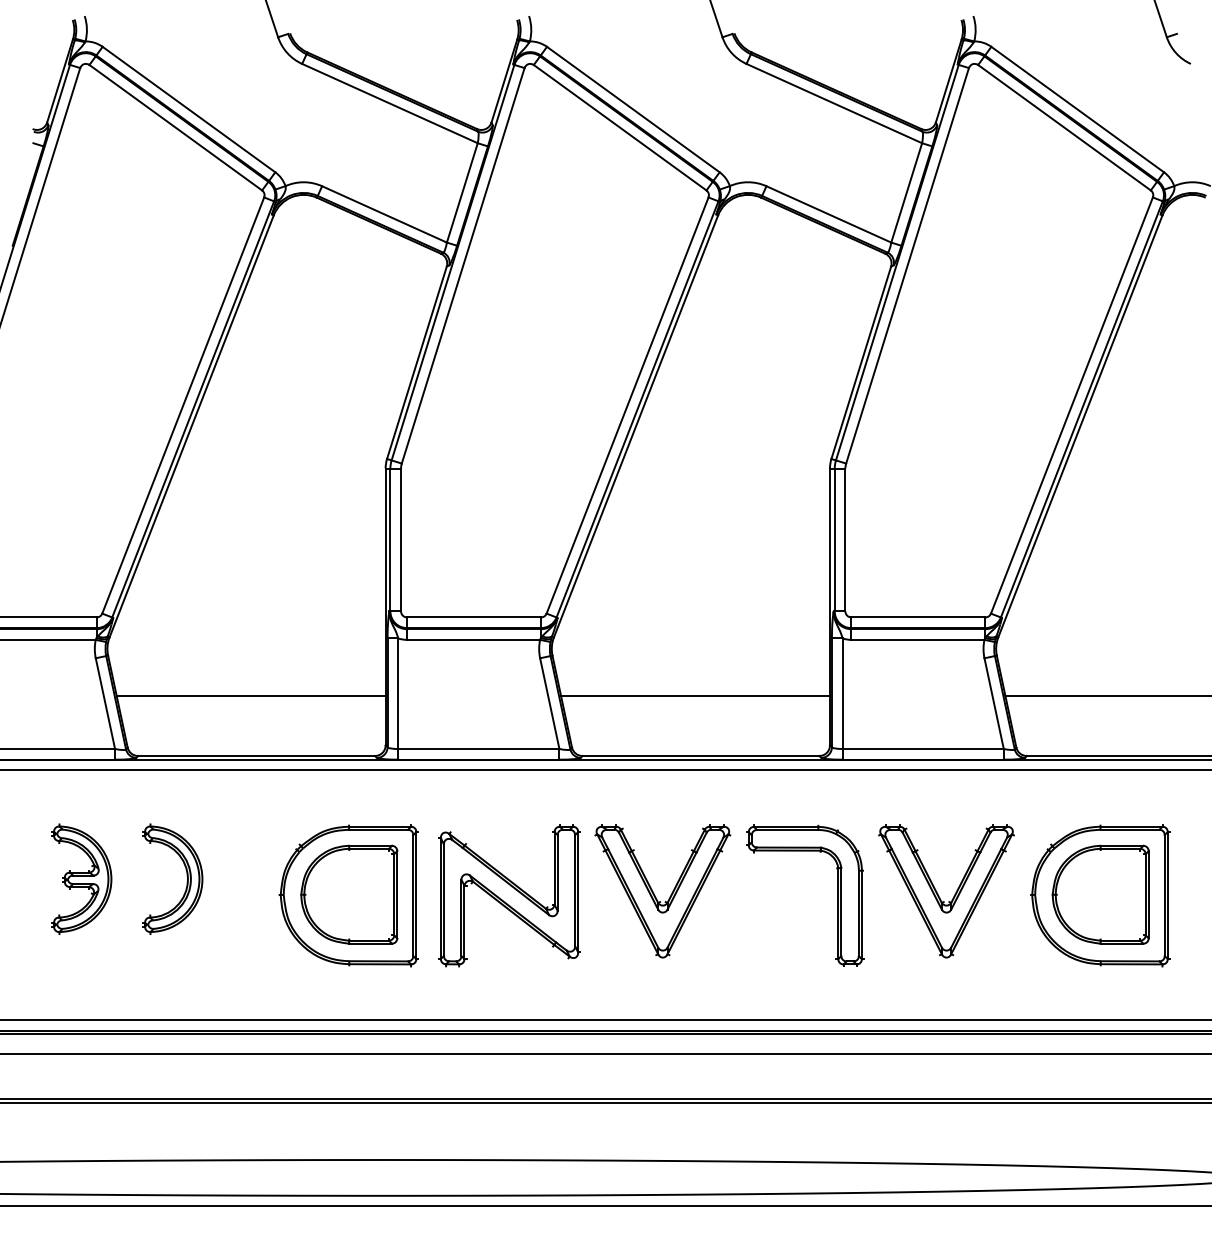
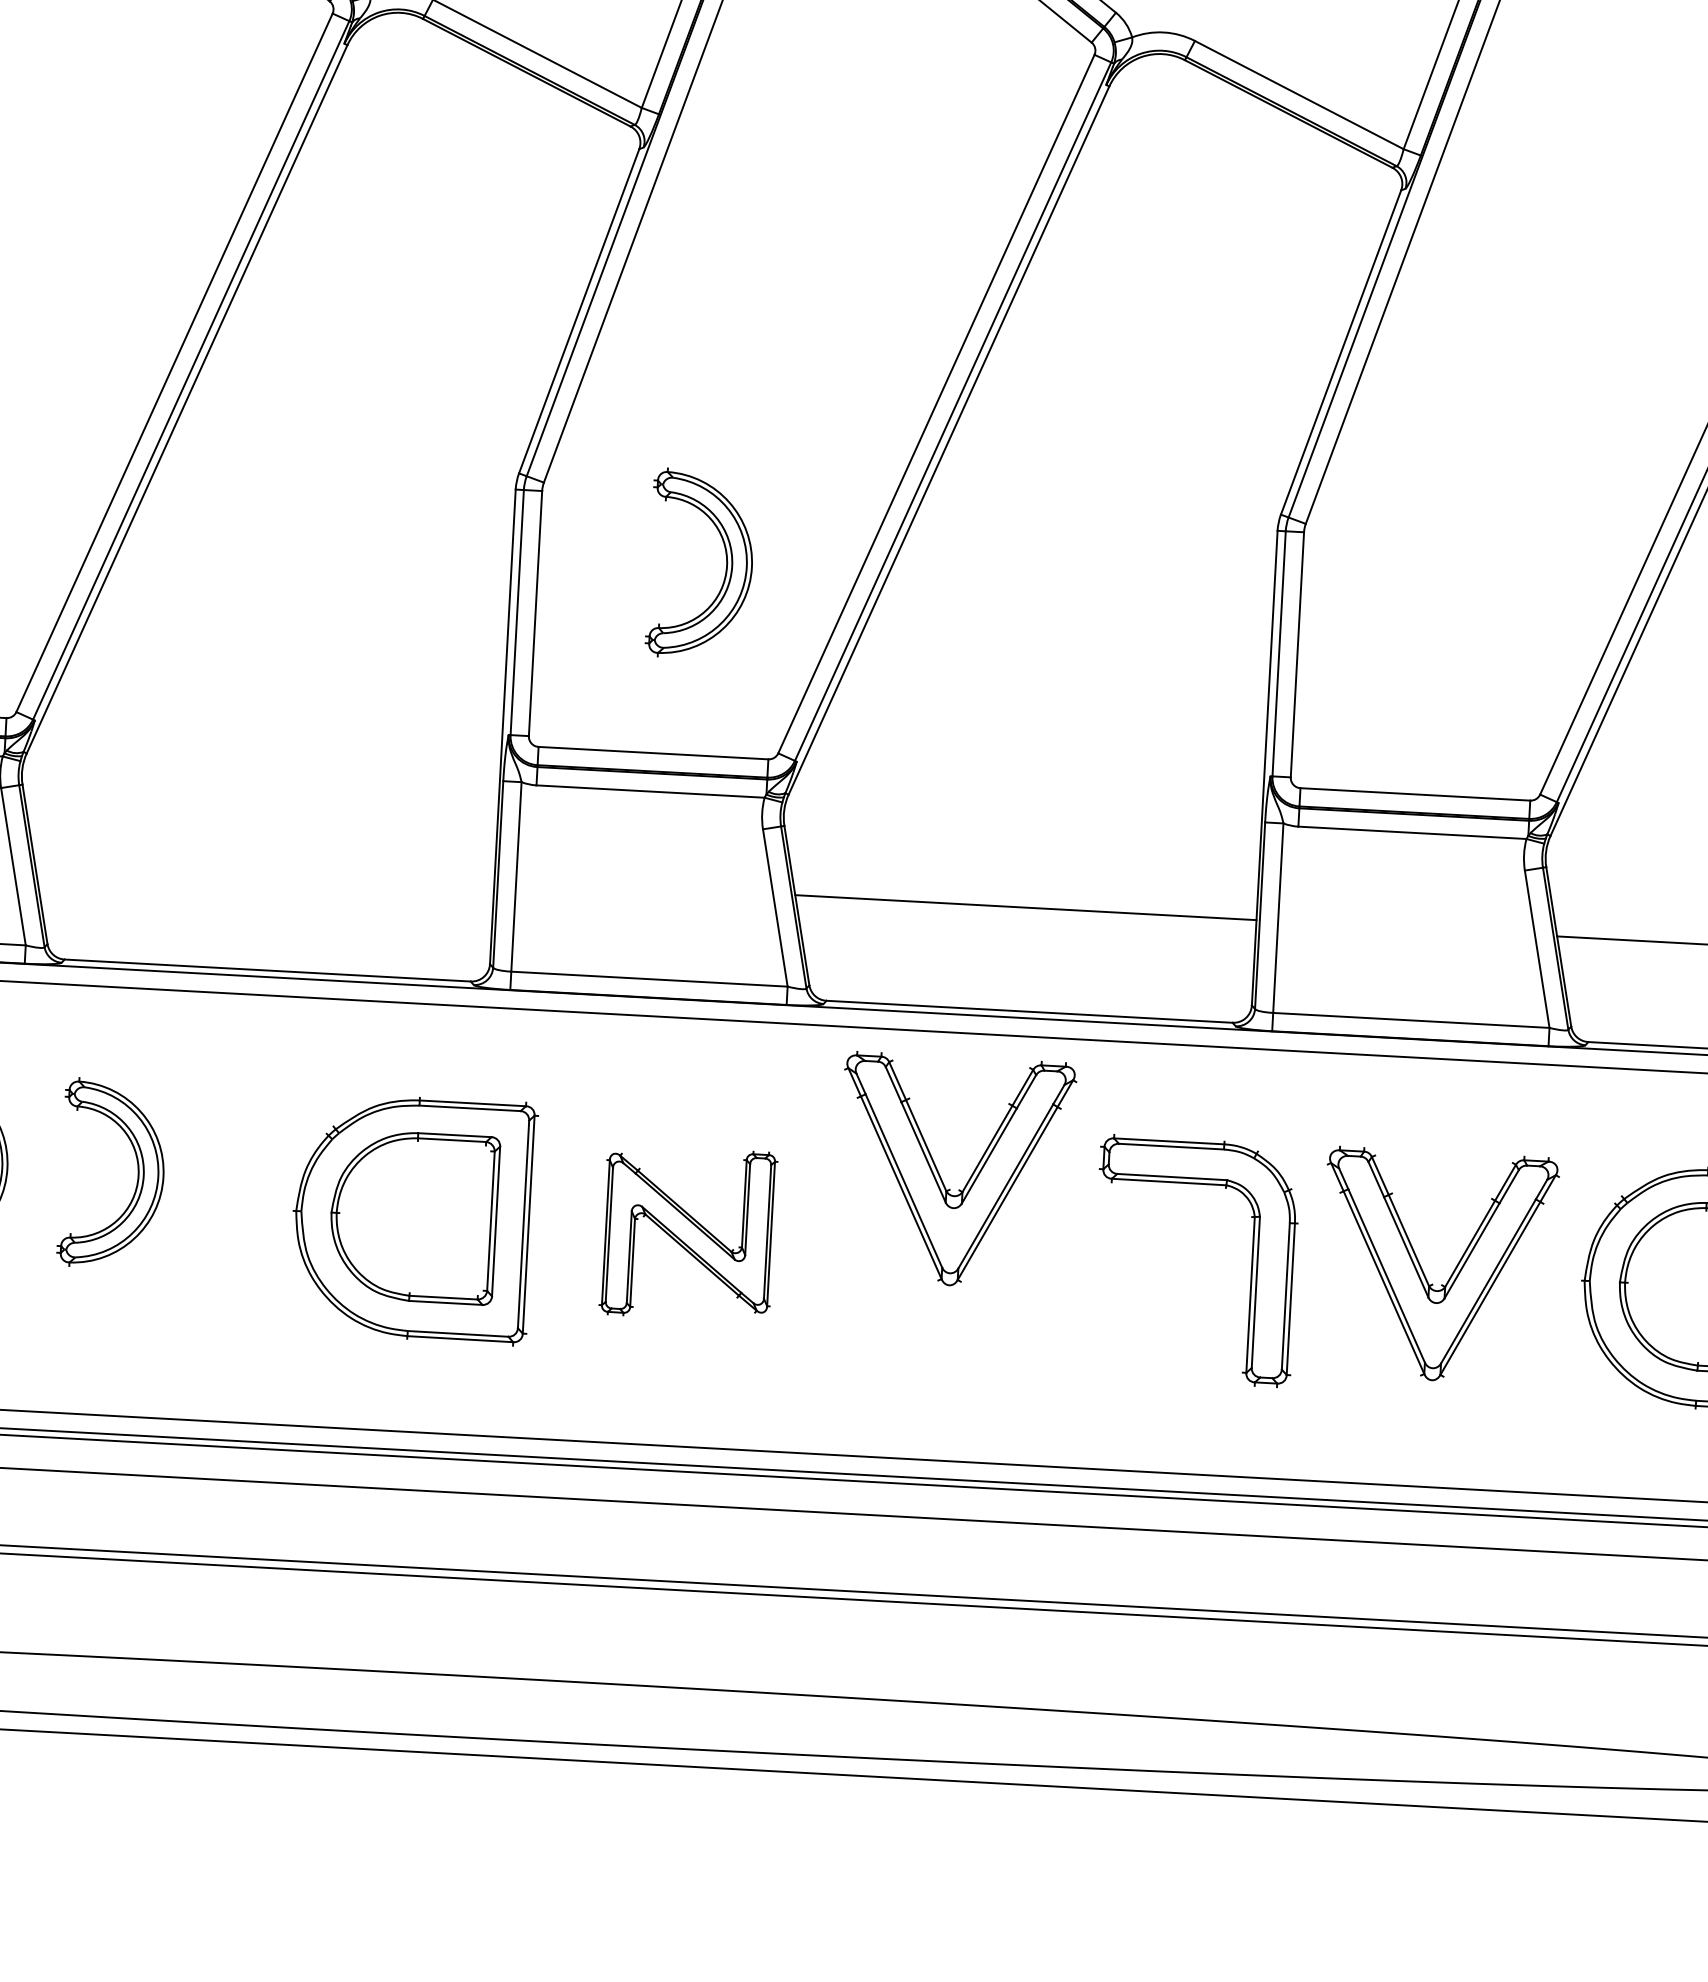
part: (509, 503) -> (724, 561), added
line: (250, 695) -> (262, 866), removed
part: (509, 895) -> (688, 1233), size x0.7
part: (655, 895) -> (942, 1178), moved

